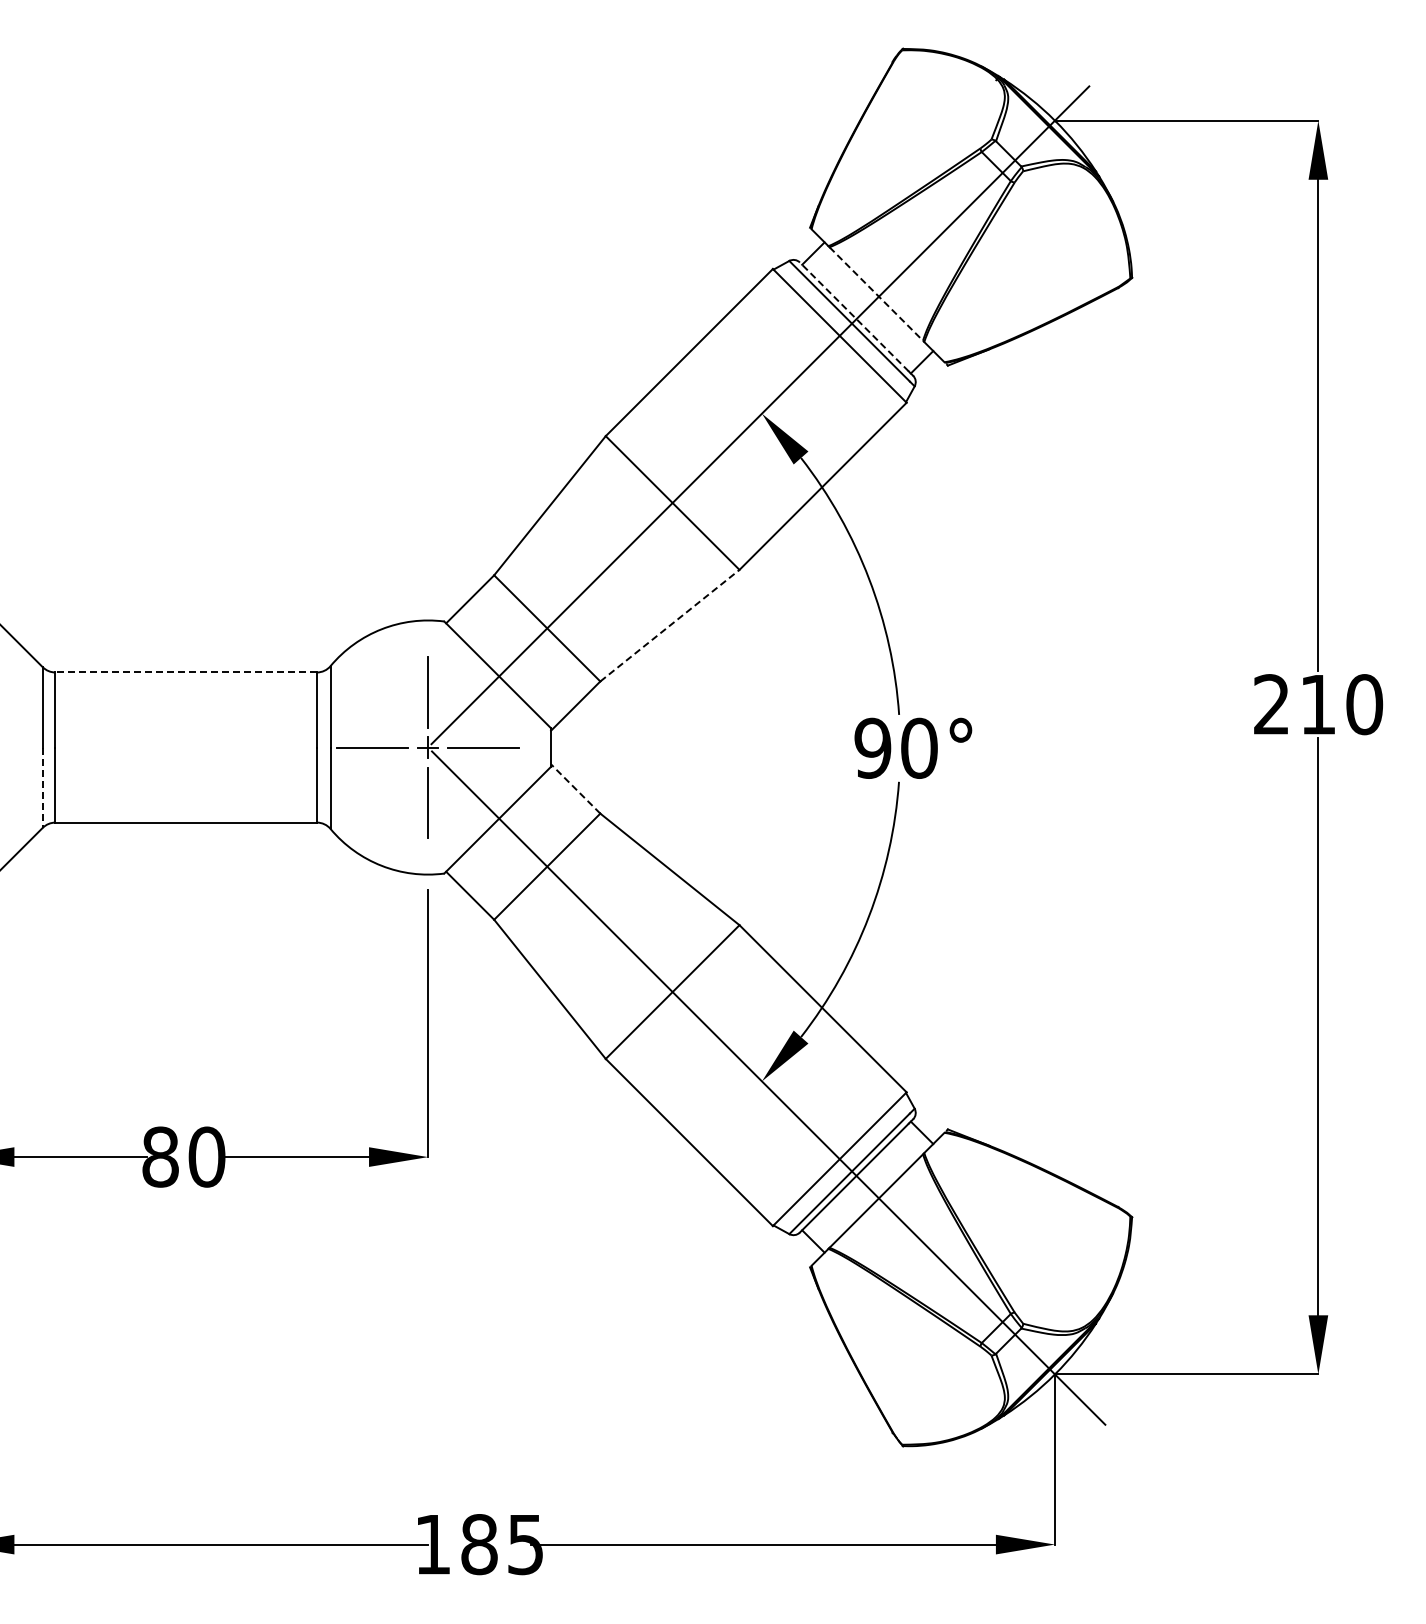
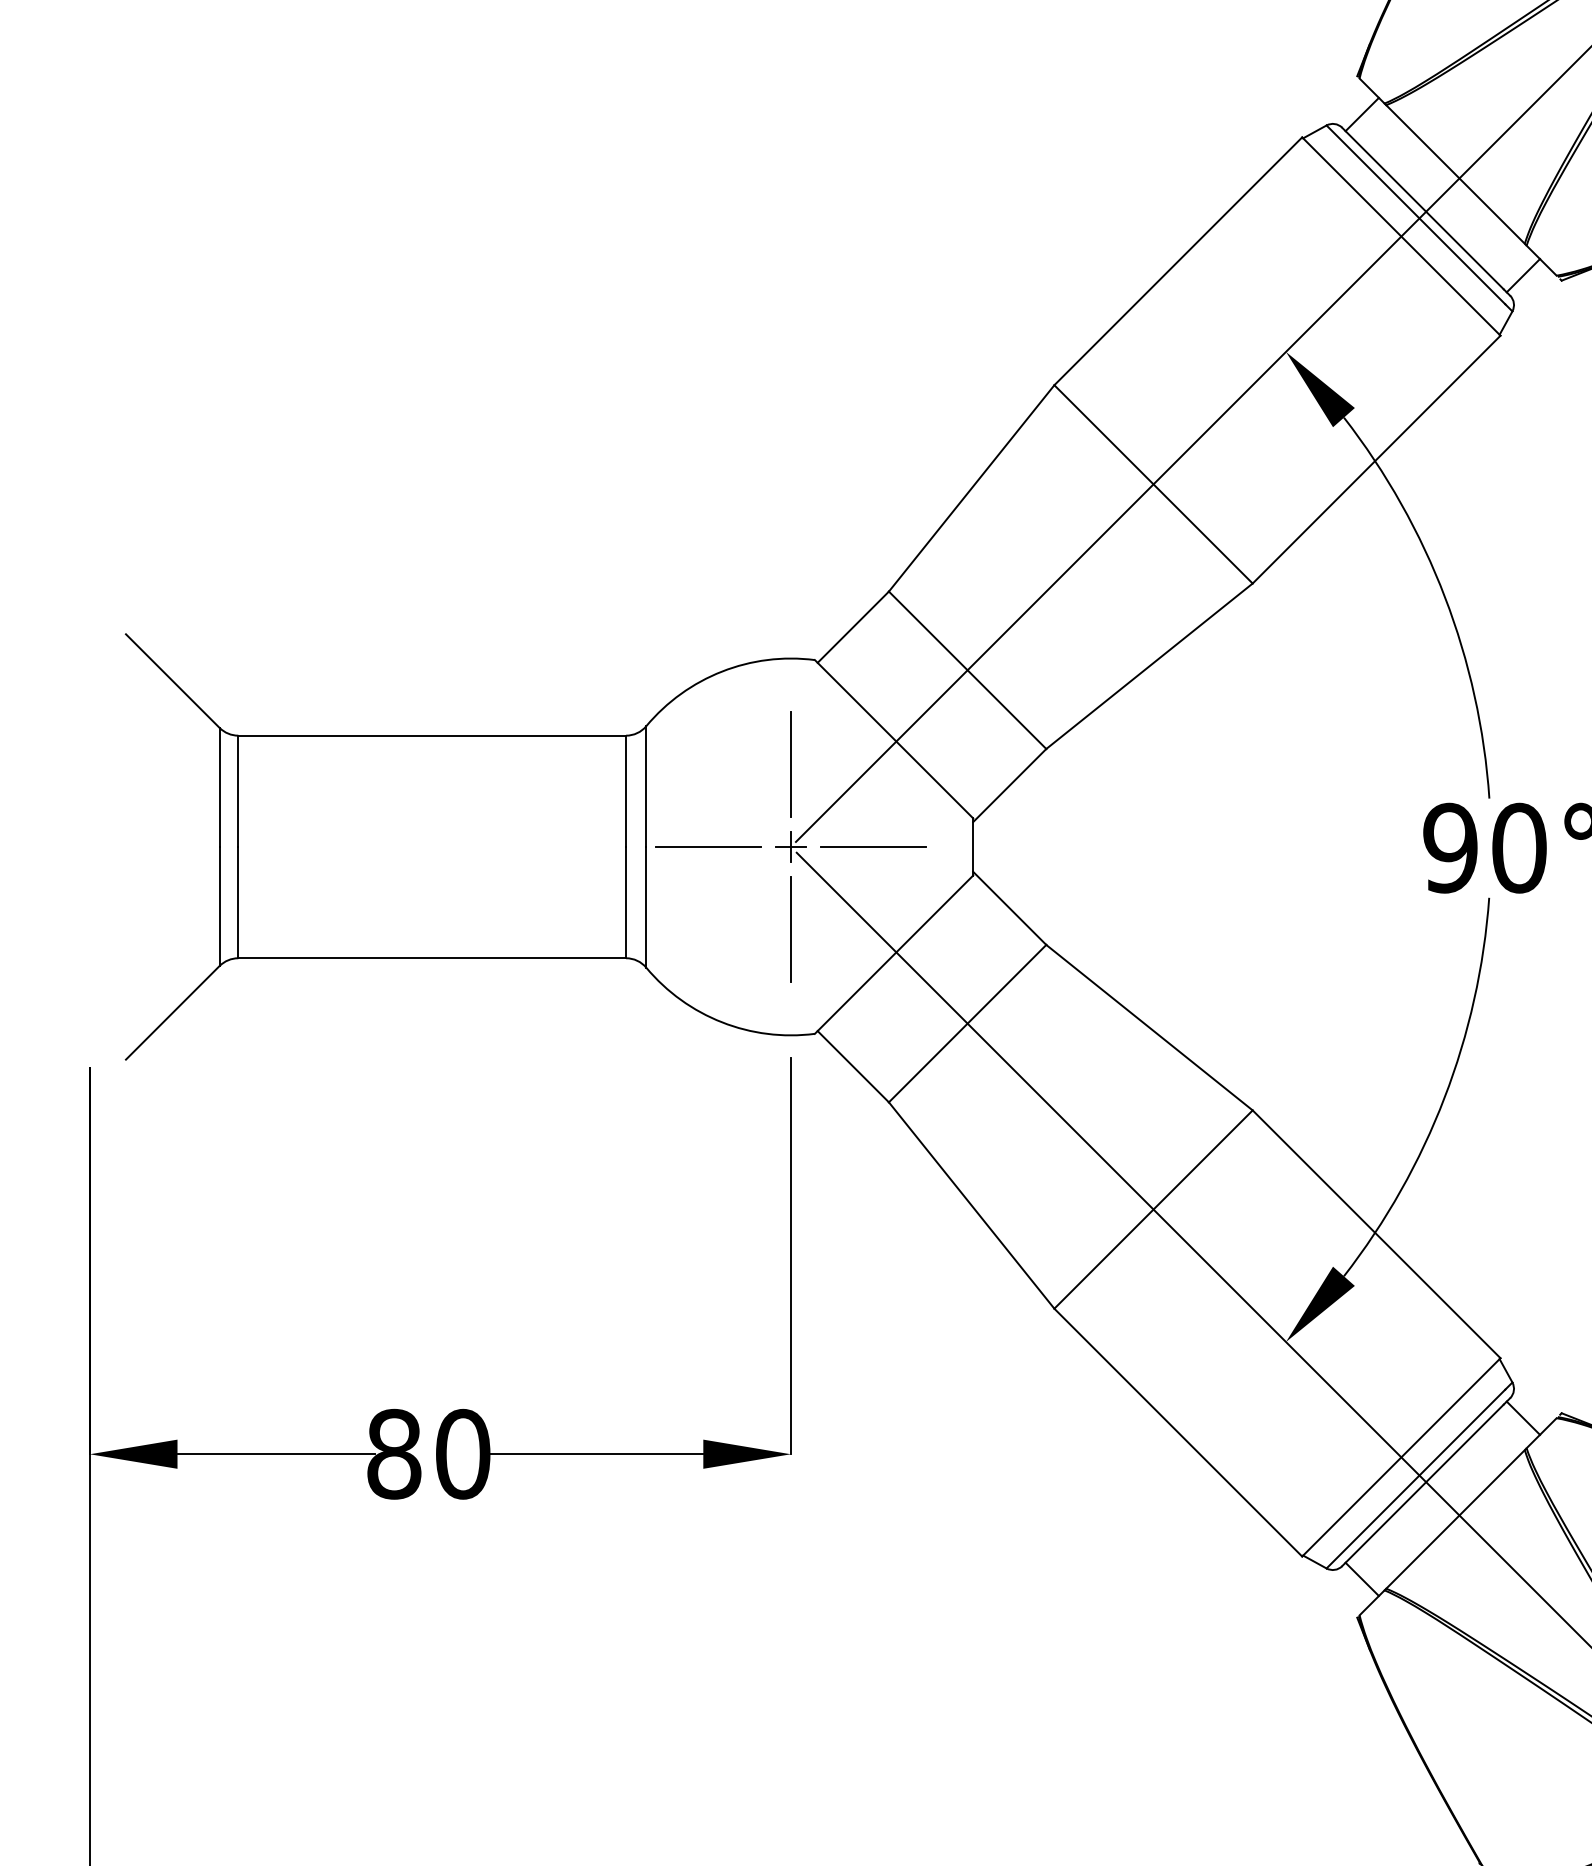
line: (876, 294) -> (1455, 175), dashed -> solid
line: (854, 316) -> (1423, 207), dashed -> solid
line: (670, 625) -> (1150, 665), dashed -> solid
line: (186, 672) -> (432, 735), dashed -> solid
line: (42, 788) -> (219, 907), dashed -> solid
line: (575, 788) -> (1009, 907), dashed -> solid

